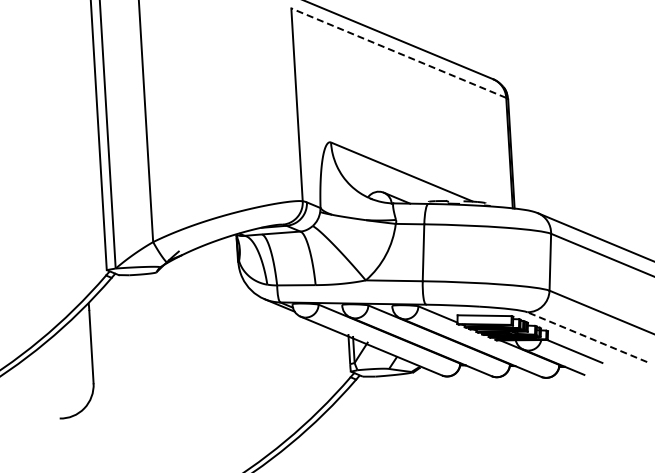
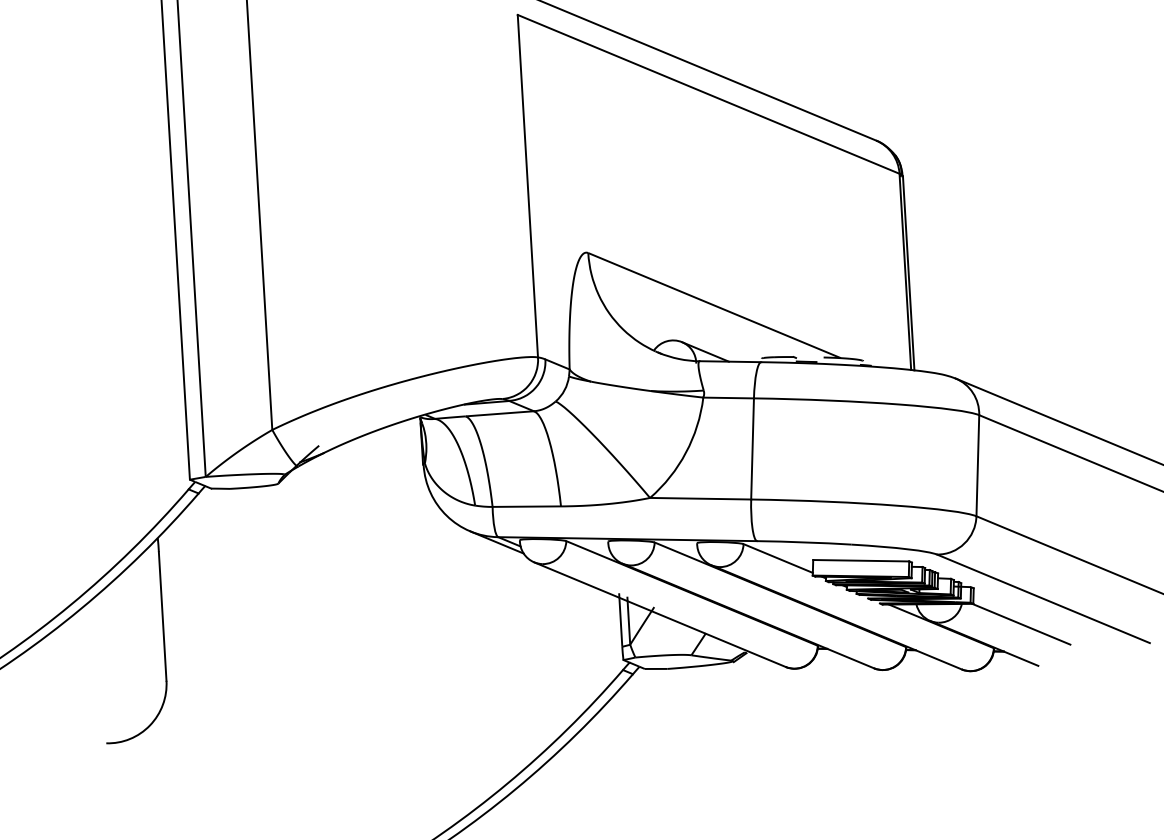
line: (398, 53) -> (708, 94), dashed -> solid
line: (587, 337) -> (1043, 599), dashed -> solid

